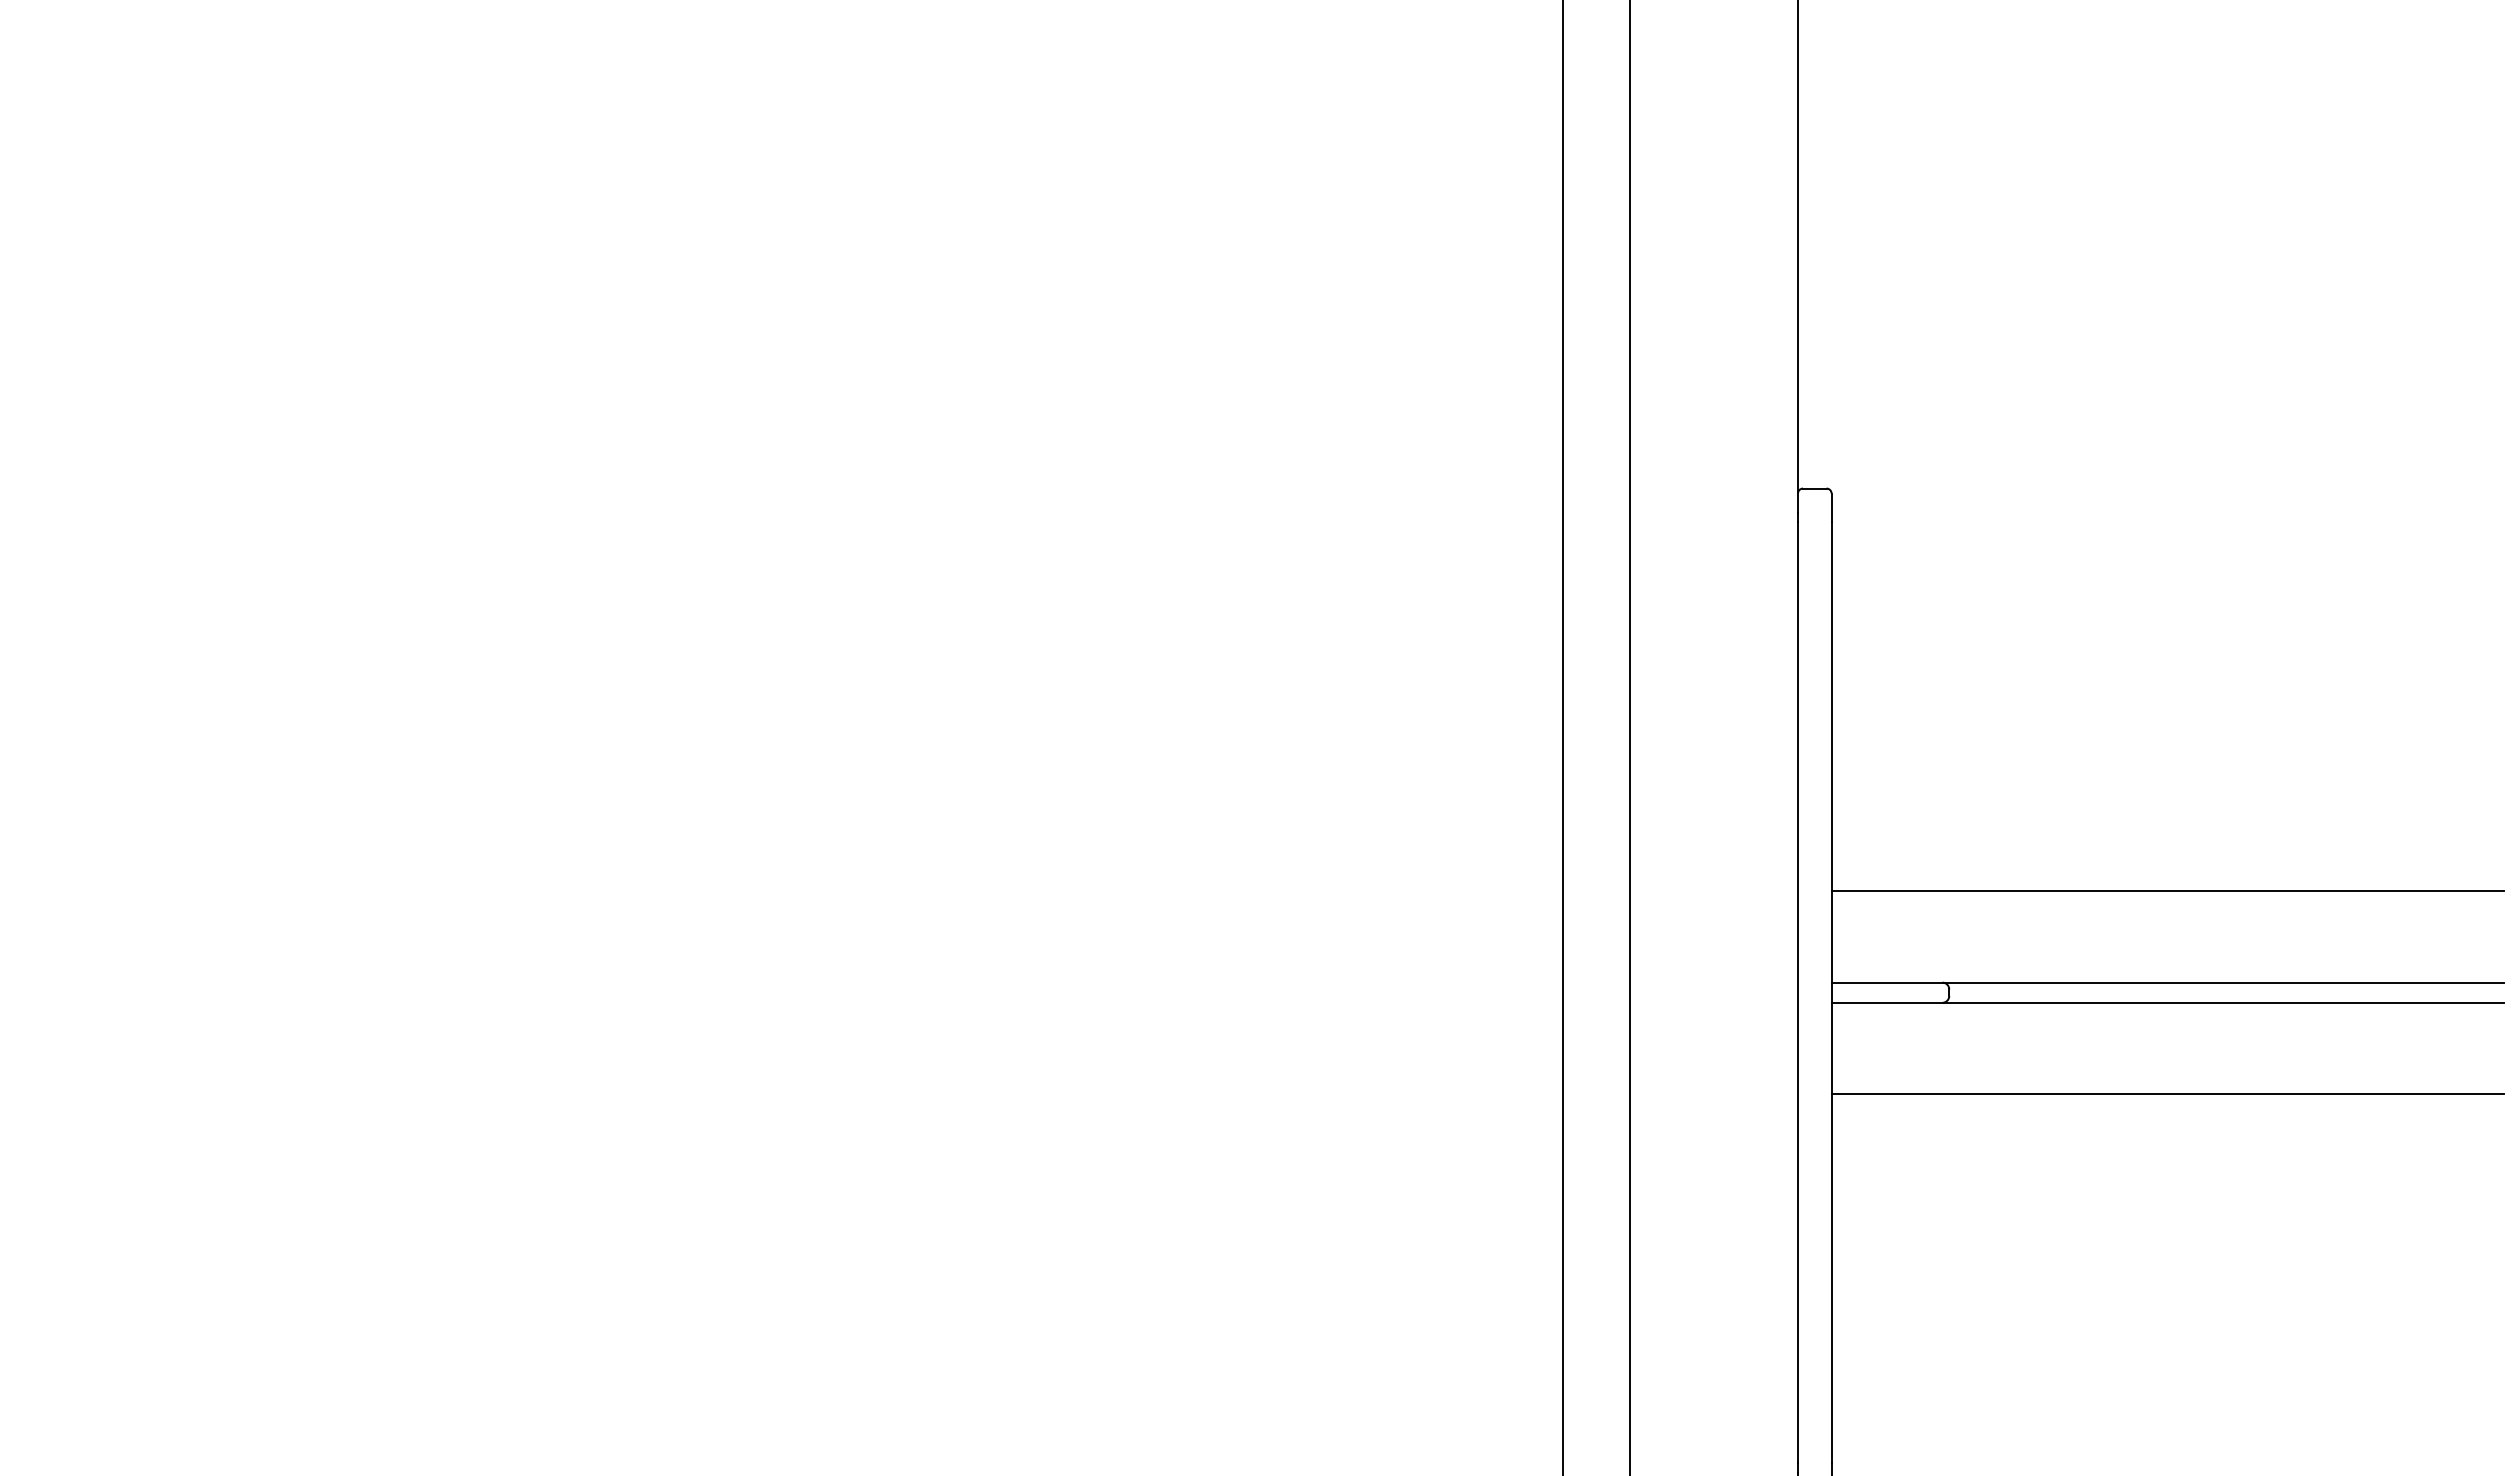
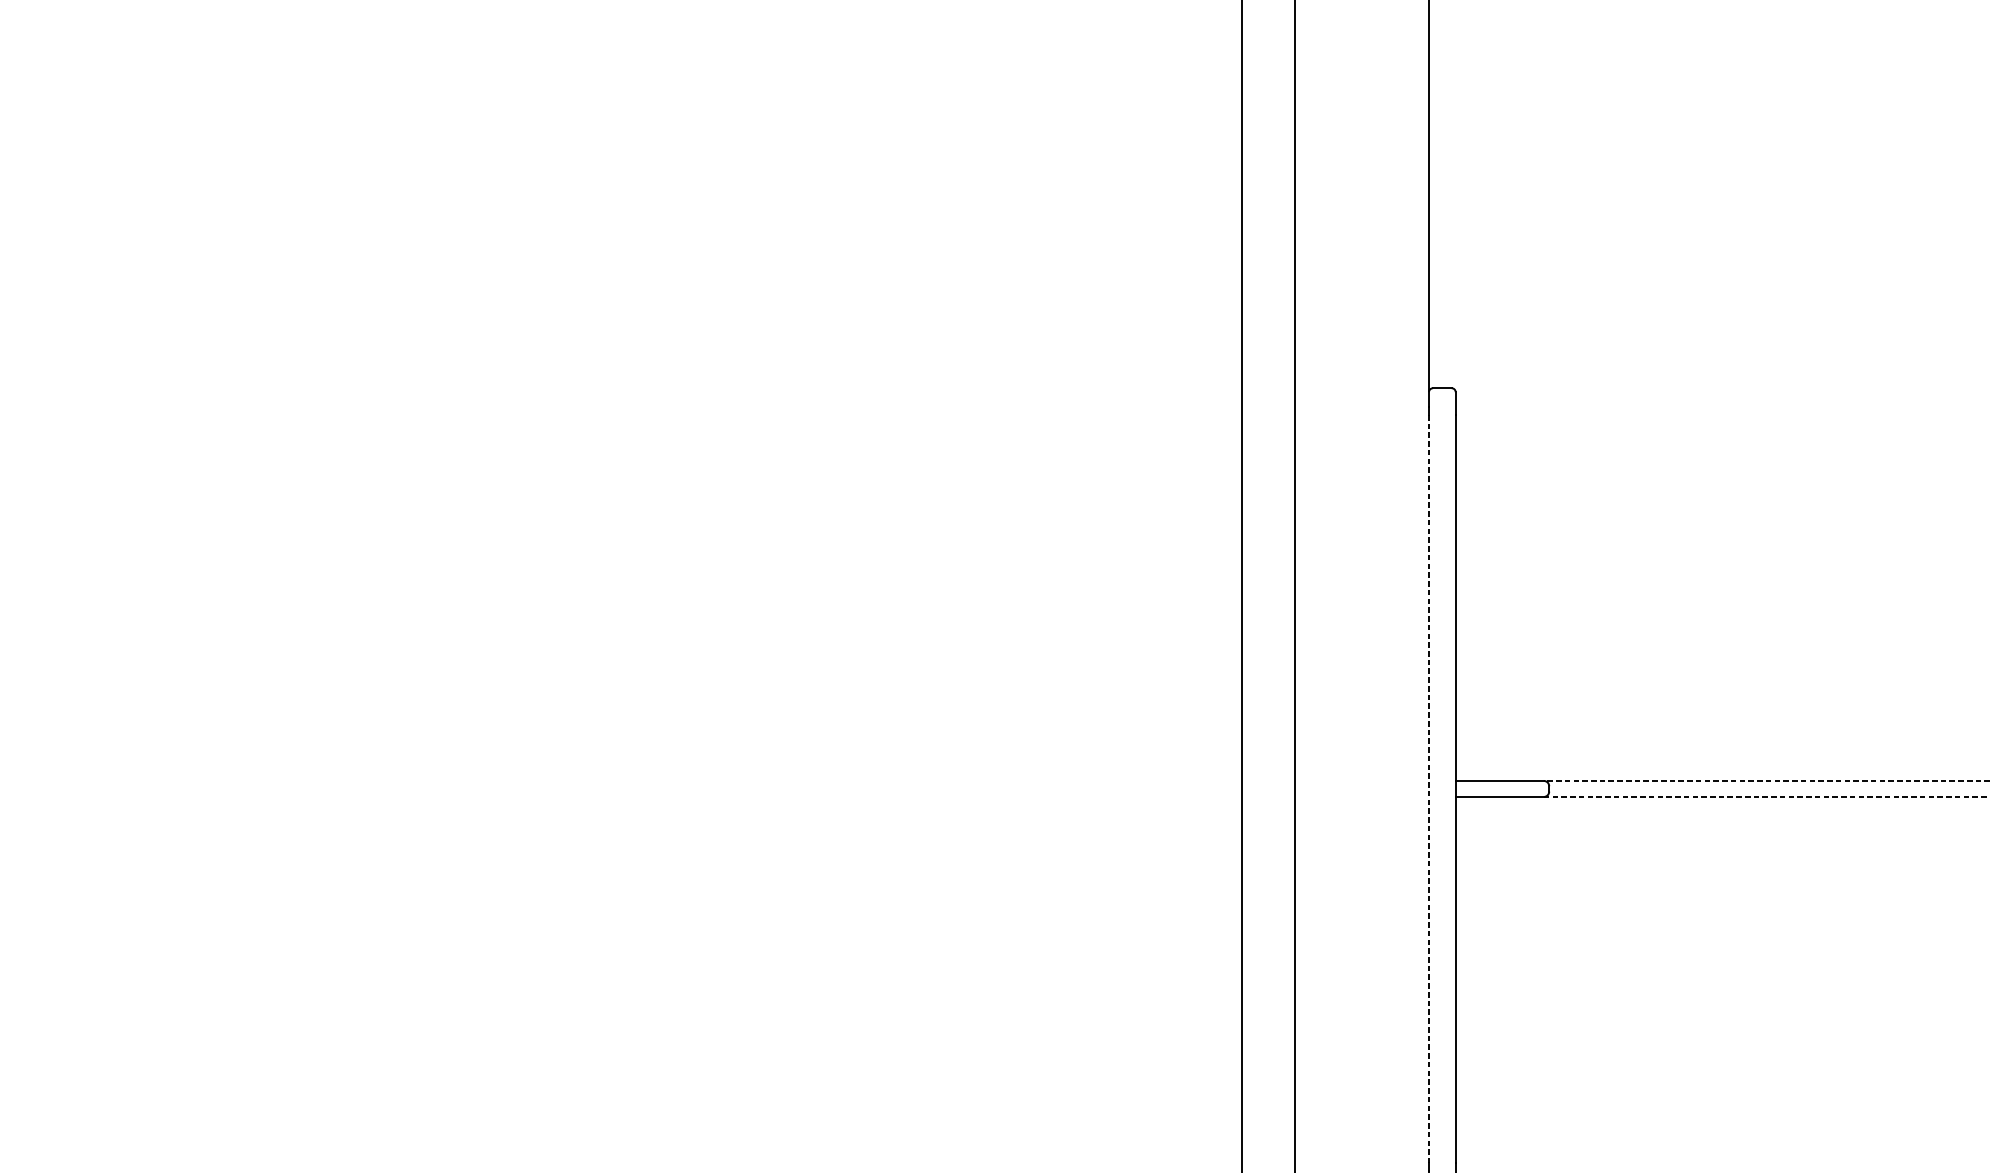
line: (2167, 891) -> (1722, 708), removed
line: (2223, 982) -> (1767, 780), solid -> dashed
line: (1798, 992) -> (1429, 788), solid -> dashed
line: (2223, 1002) -> (1767, 796), solid -> dashed
line: (2167, 1094) -> (1722, 869), removed

